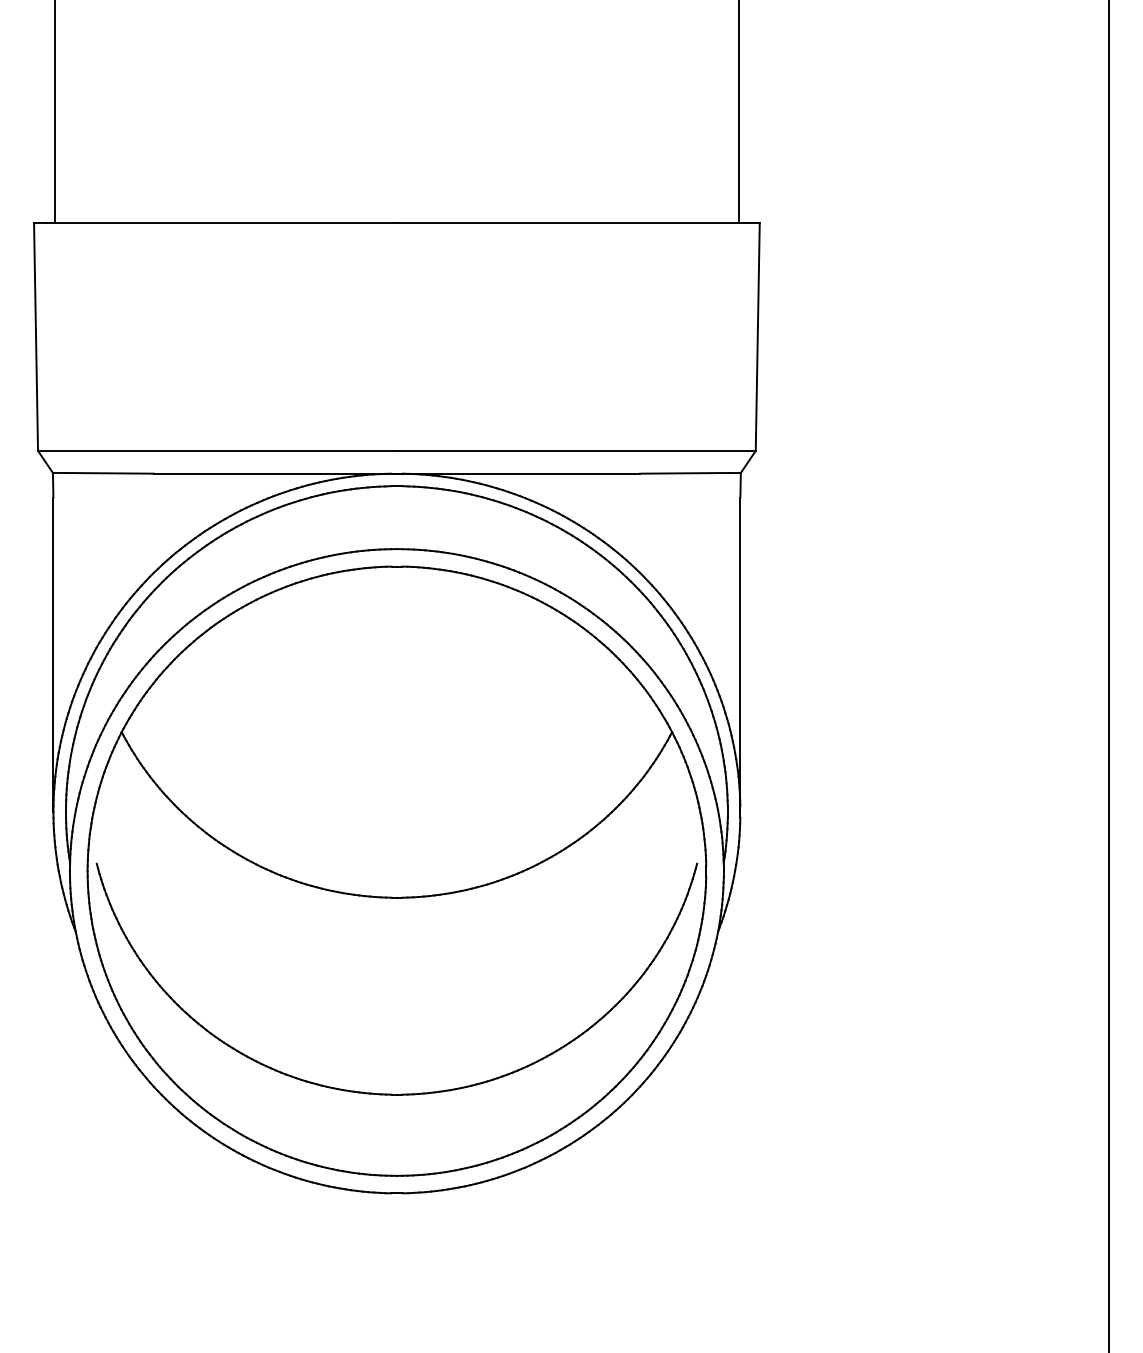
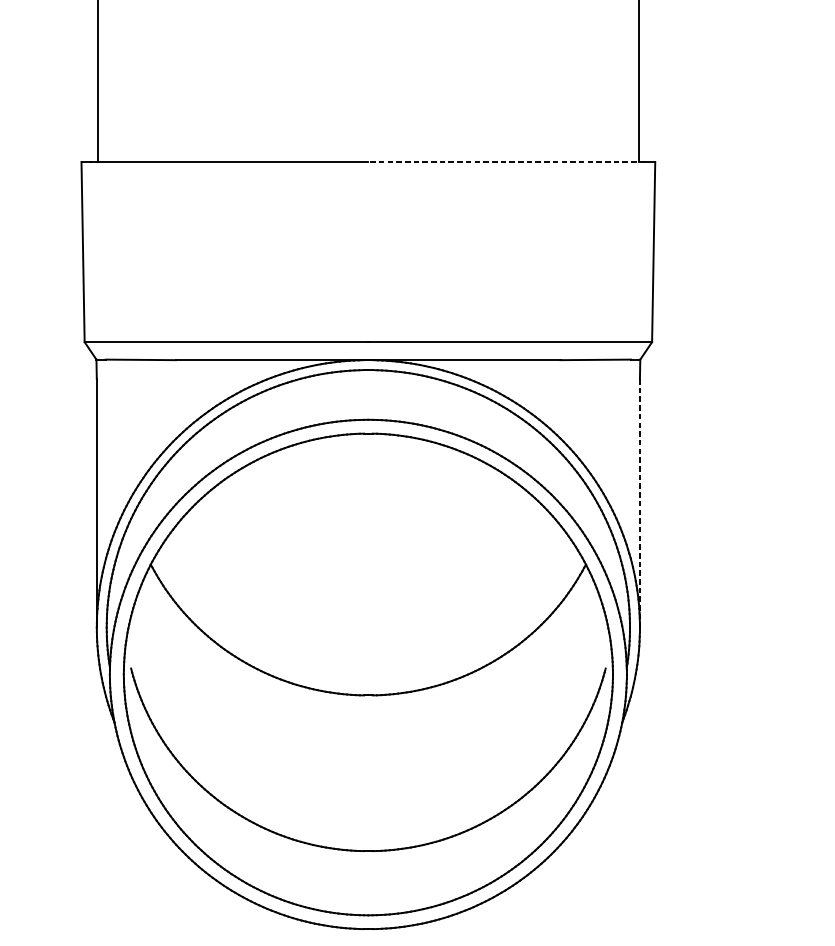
line: (571, 223) -> (506, 162), solid -> dashed
line: (740, 655) -> (640, 503), solid -> dashed

